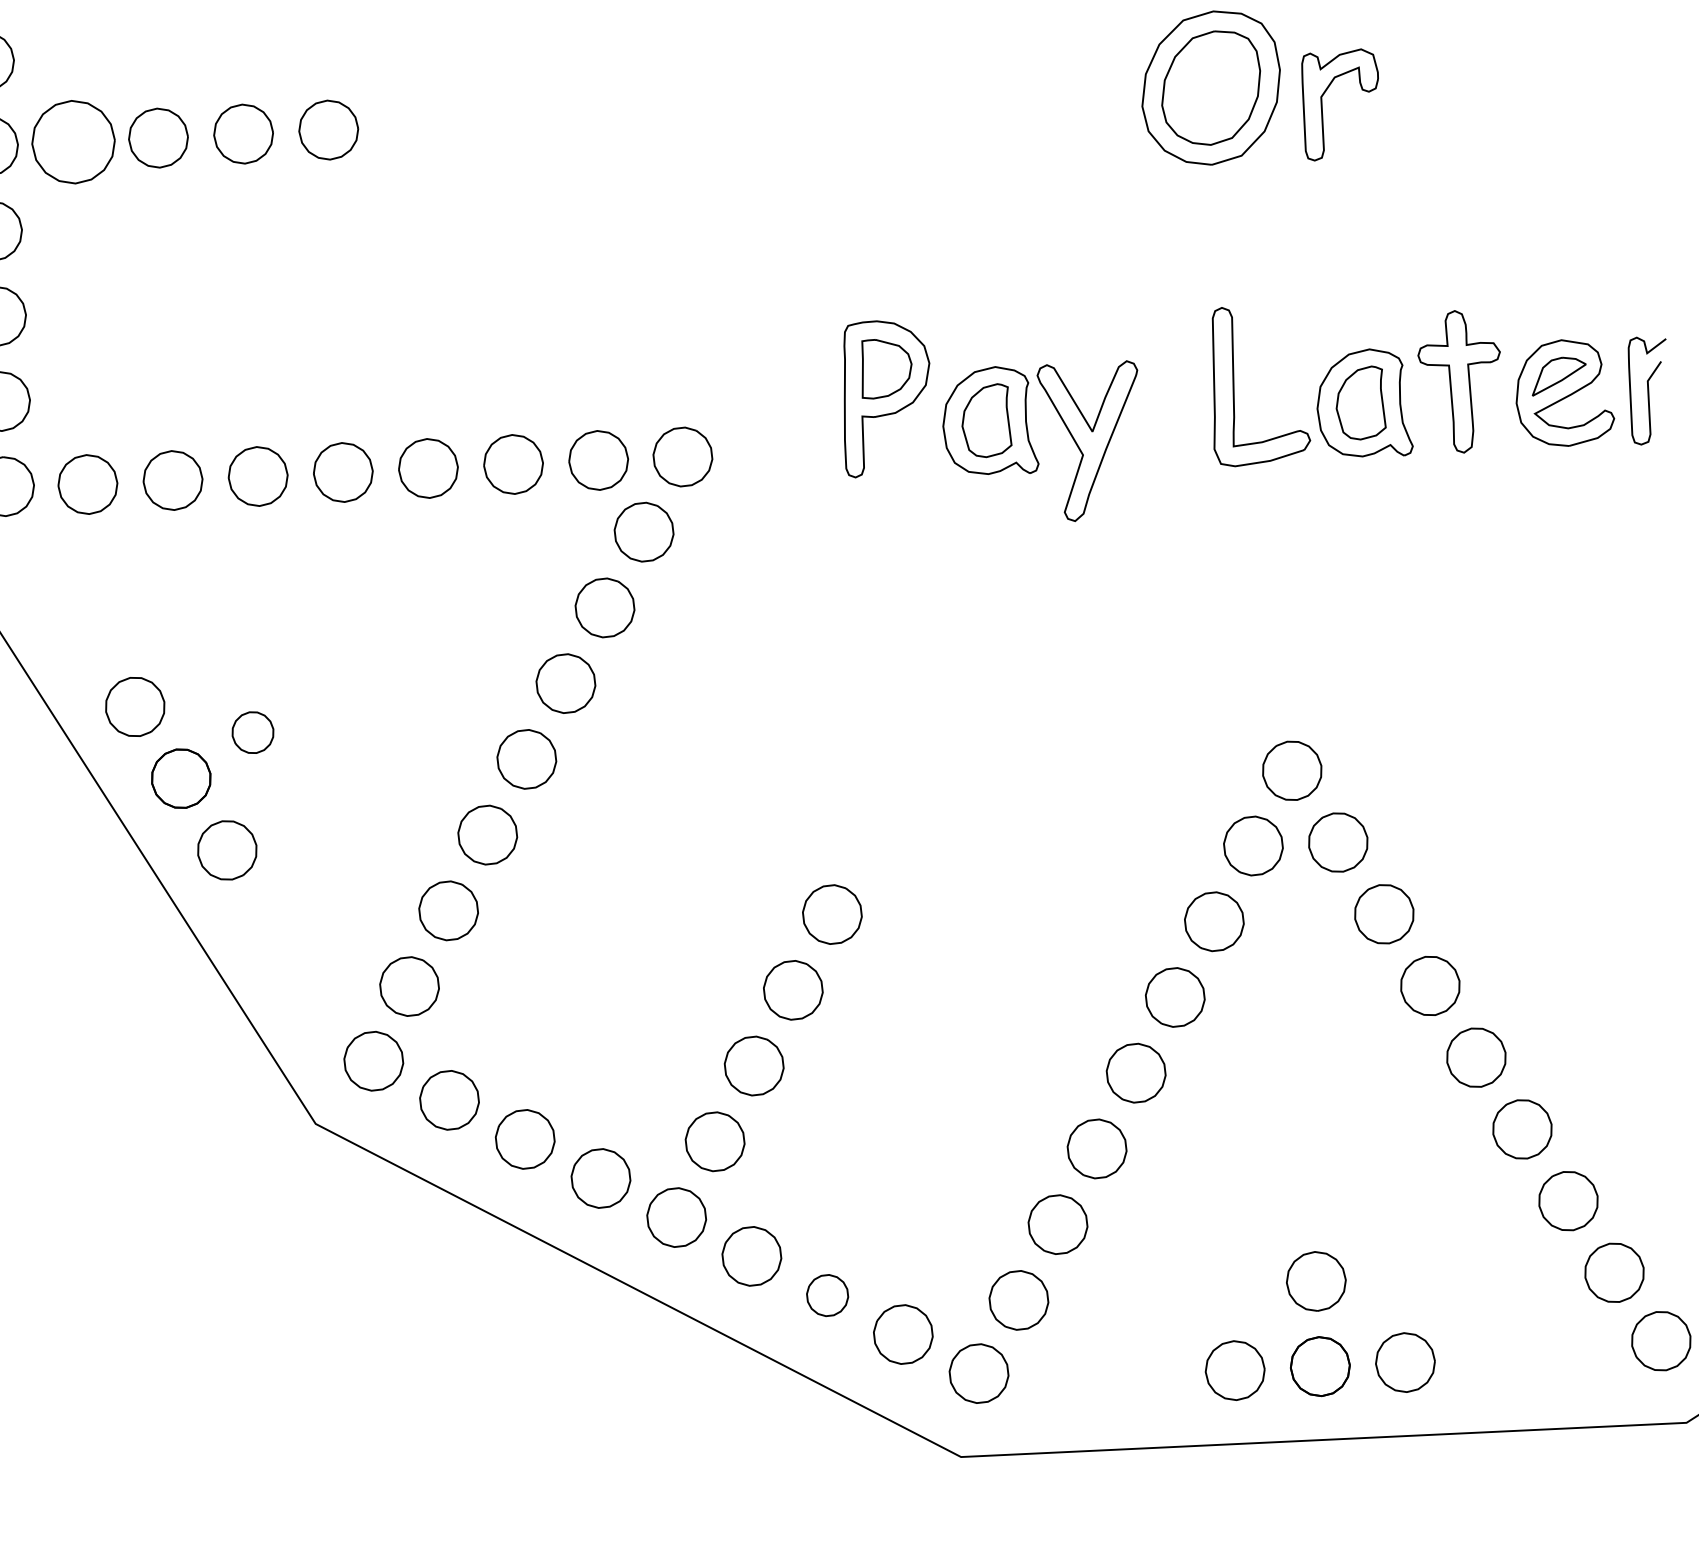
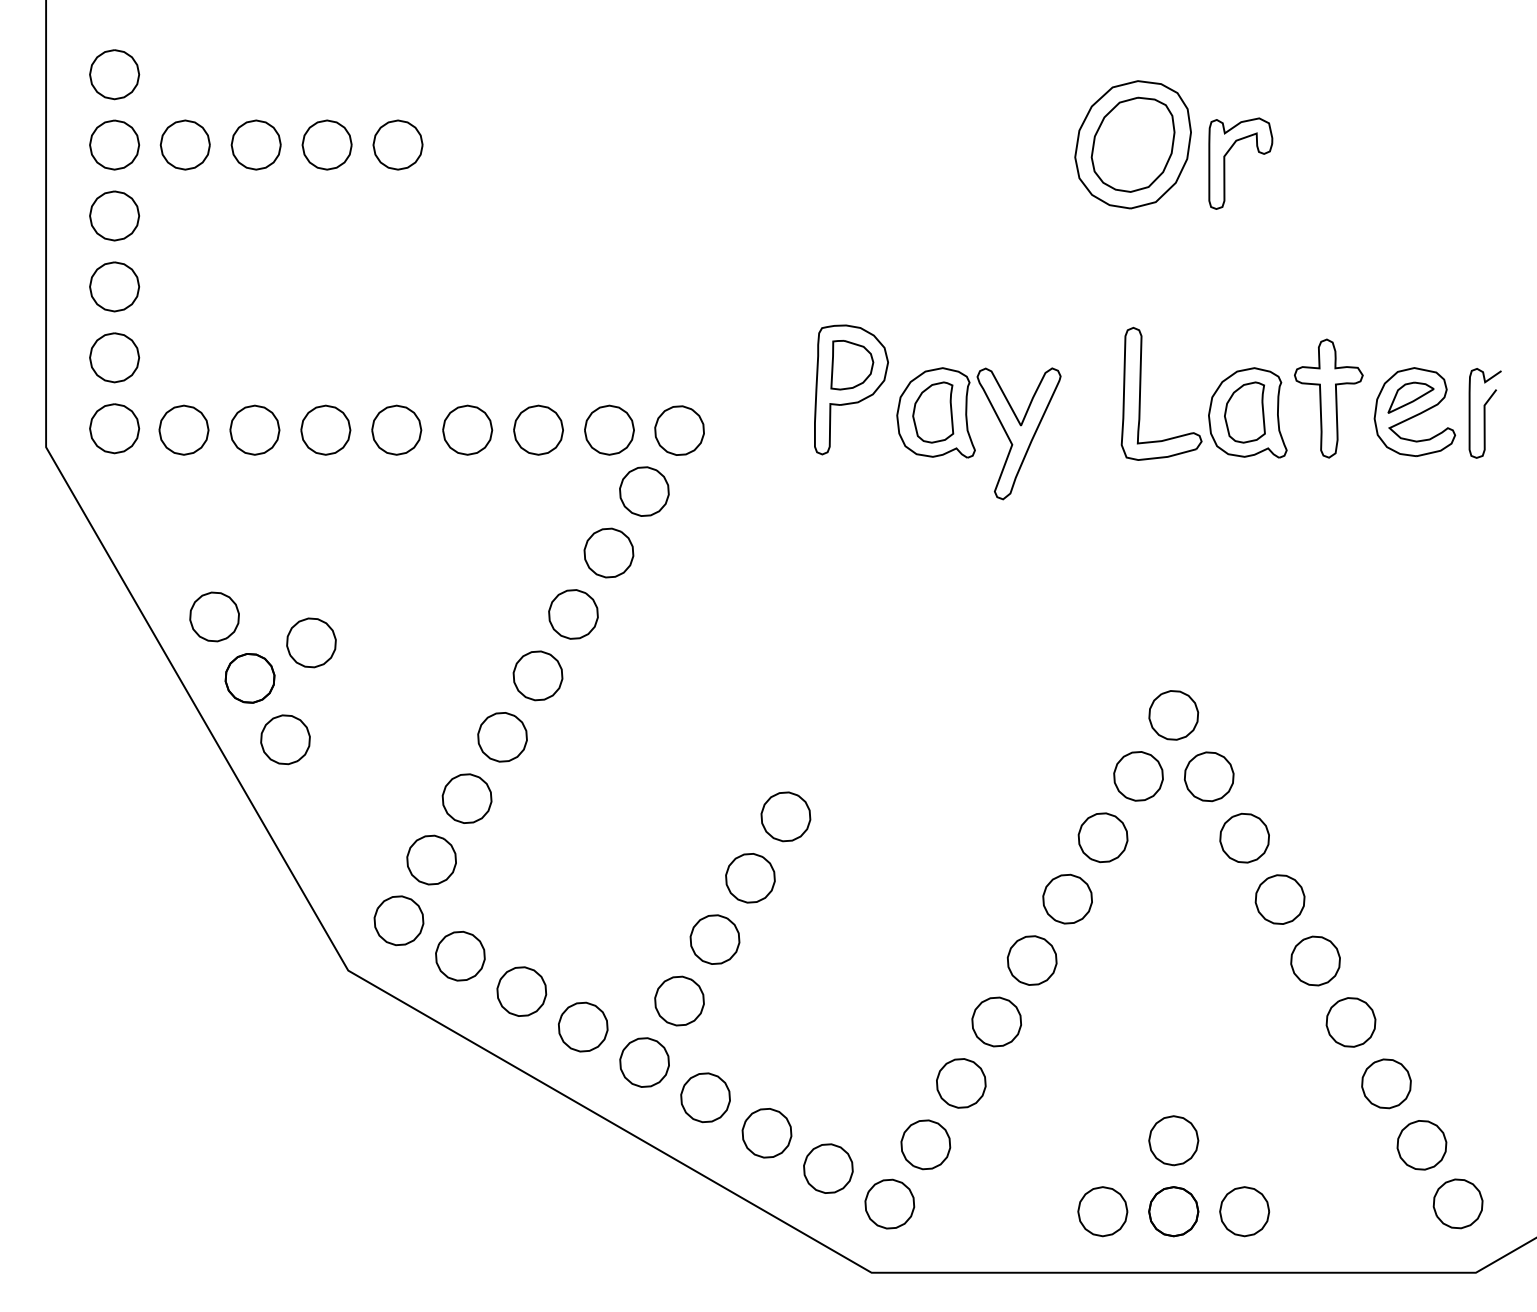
part: (72, 141) -> (184, 144), size x0.71
part: (253, 732) -> (311, 642), size x1.43
part: (827, 1295) -> (766, 1133), size x1.43

